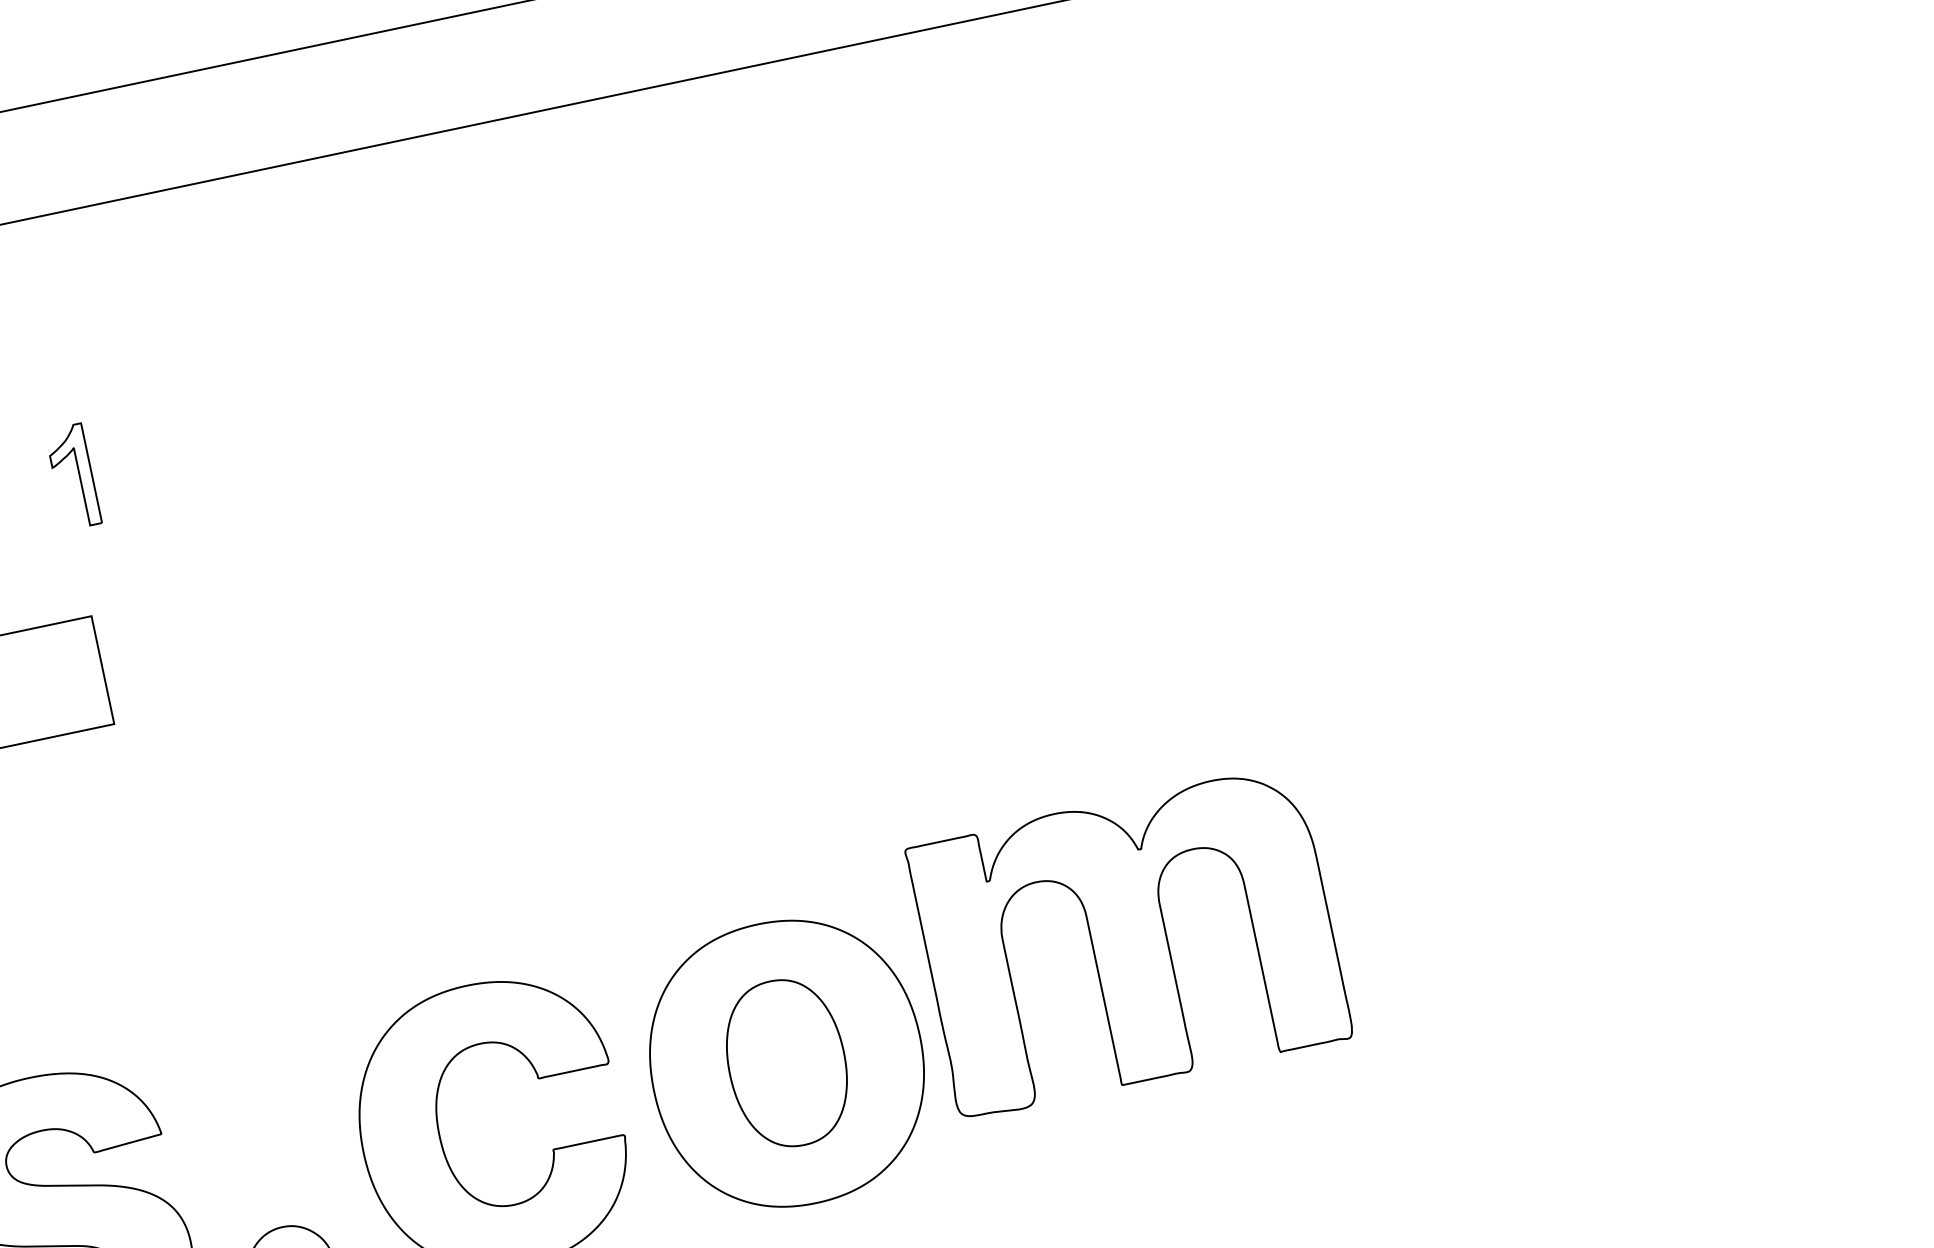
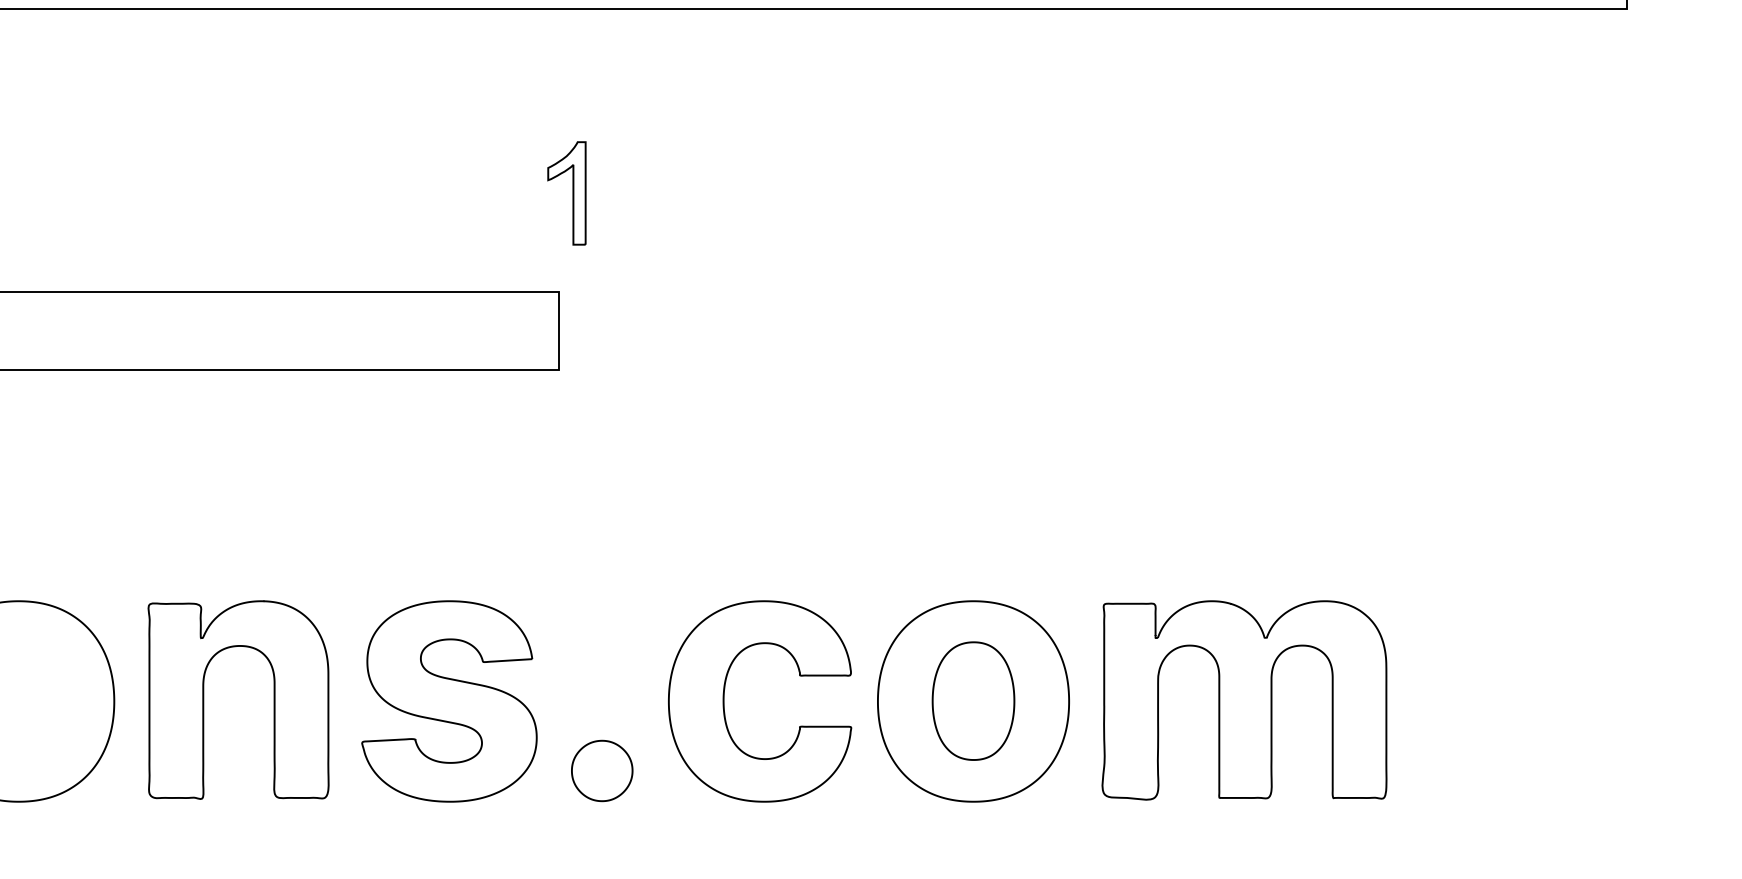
part: (72, 477) -> (566, 193), size x1.43
part: (1128, 942) -> (1244, 700), moved

